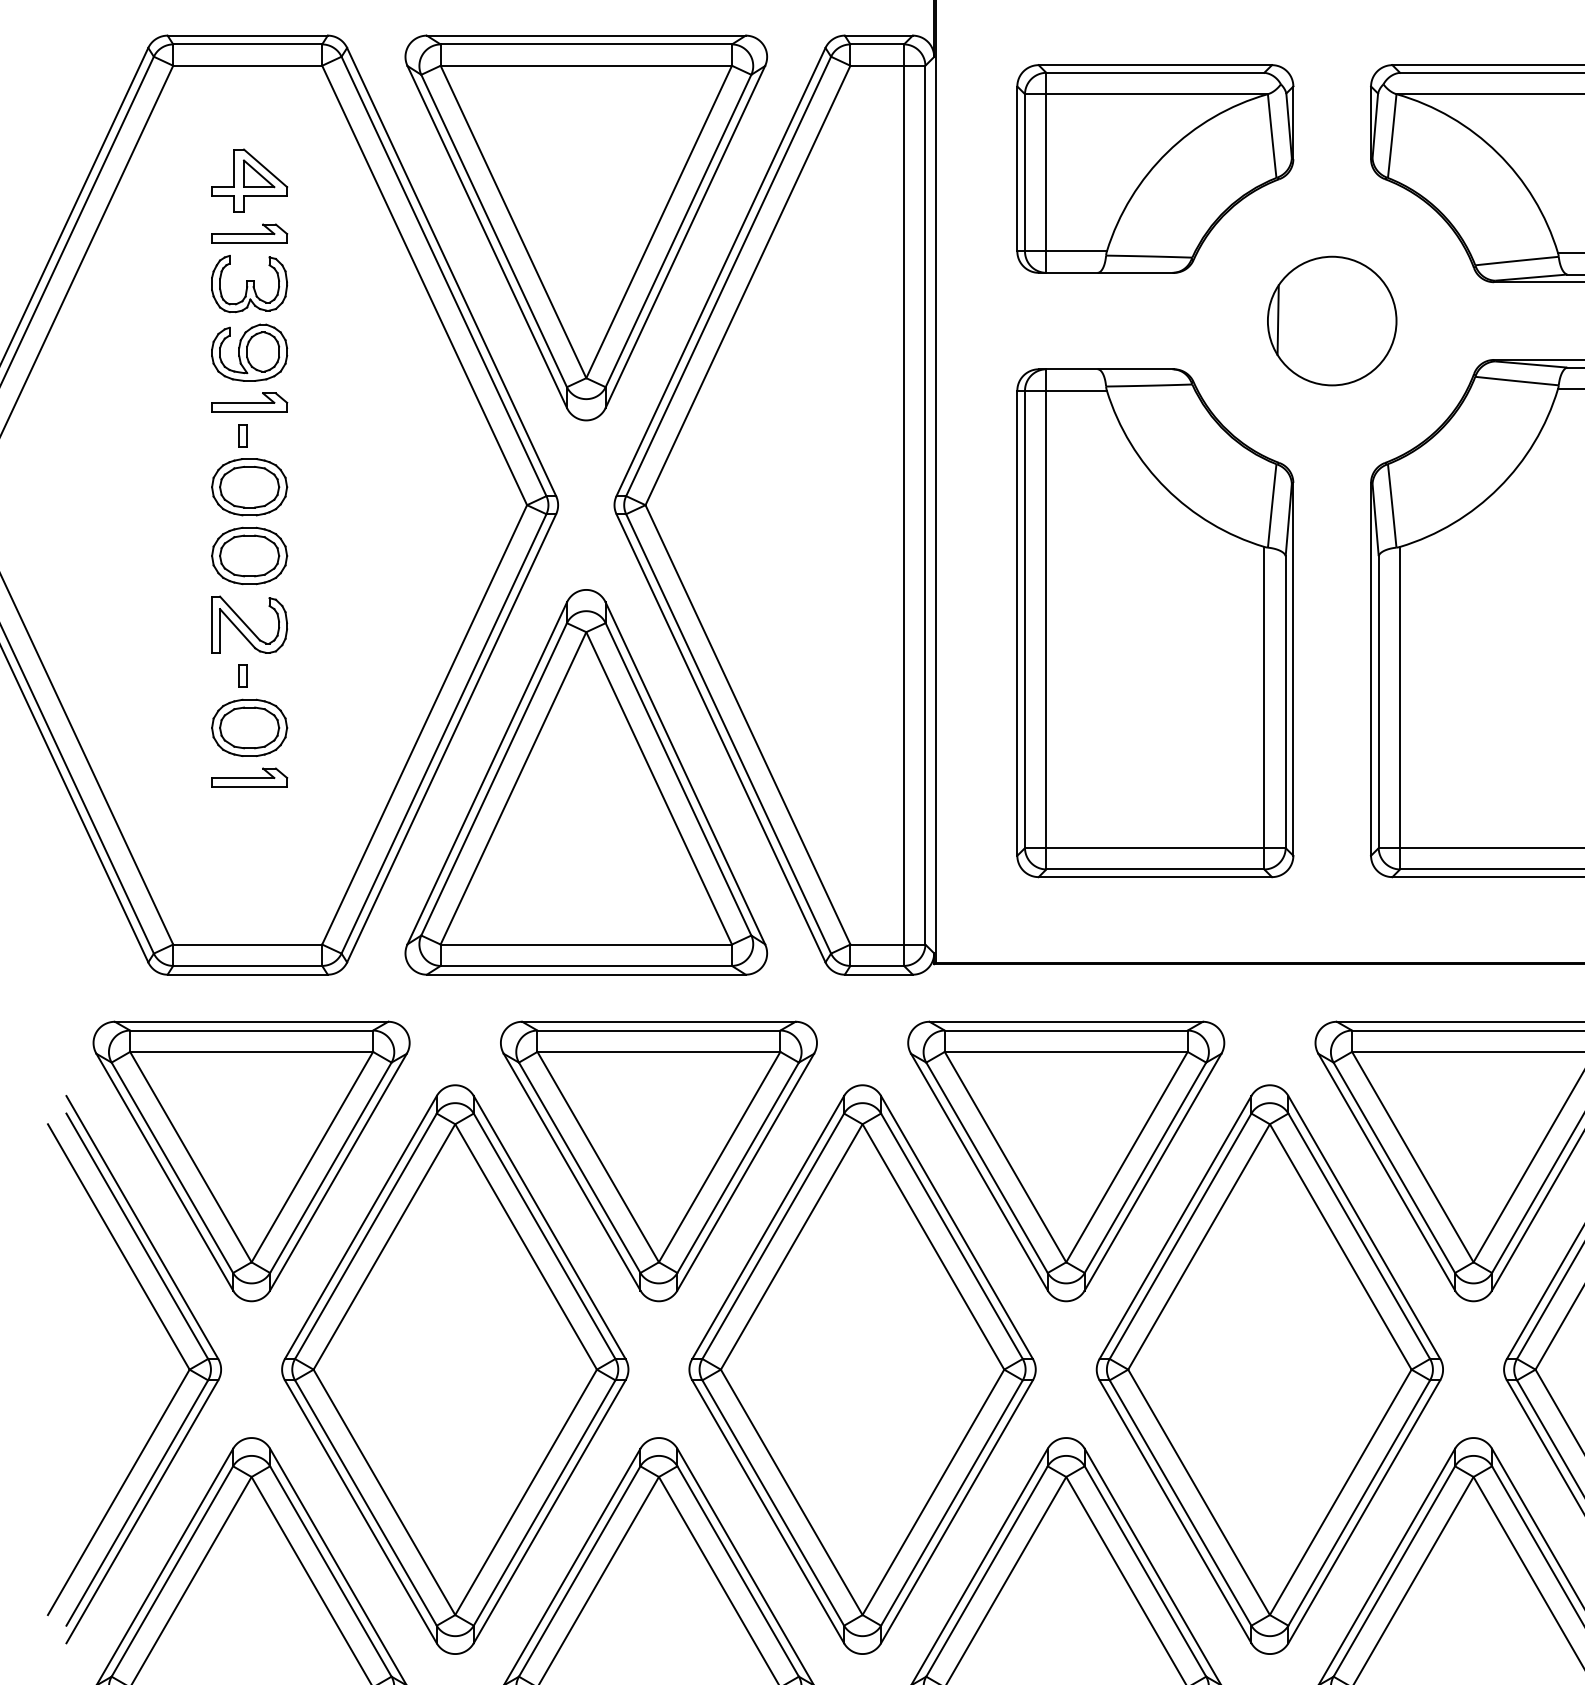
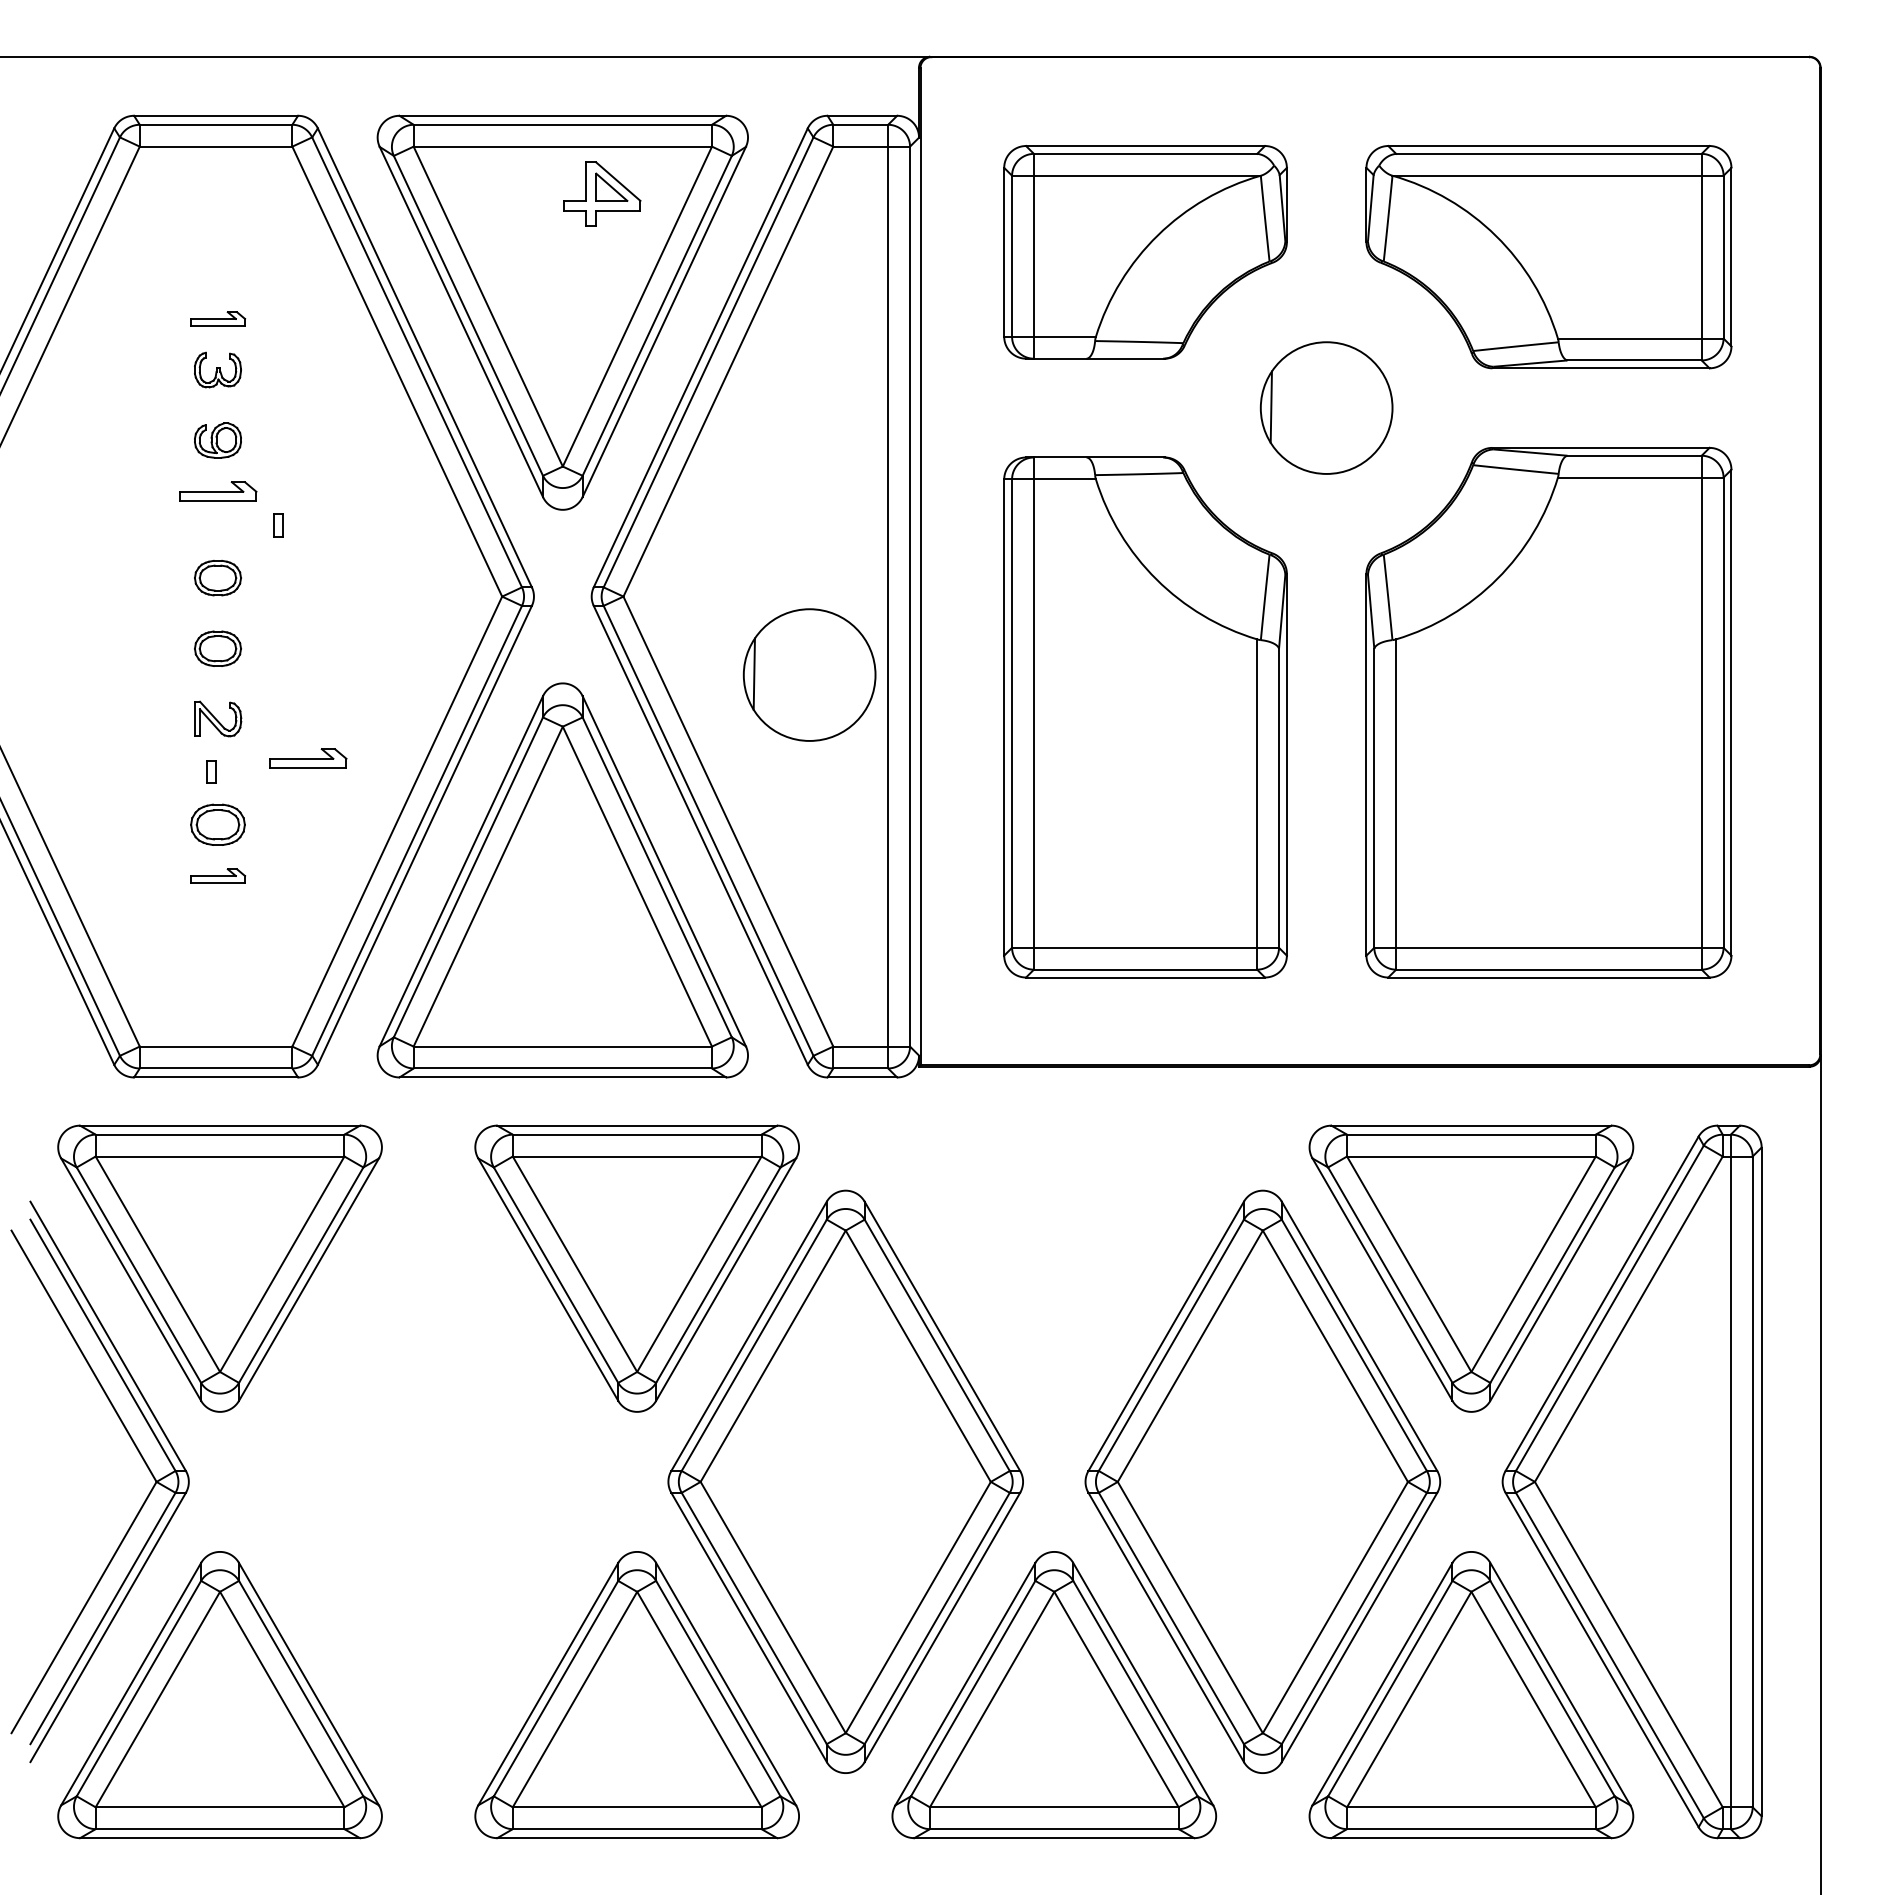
part: (250, 179) -> (602, 193), moved
part: (250, 233) -> (218, 318), size x0.7
part: (249, 283) -> (217, 369), size x0.6
part: (249, 352) -> (217, 440), size x0.6
part: (243, 435) -> (278, 525), moved
part: (249, 486) -> (217, 577), size x0.6
part: (249, 555) -> (217, 648), size x0.6
part: (827, 581) -> (809, 674), added
part: (250, 624) -> (218, 718), size x0.6
part: (337, 663) -> (308, 758), added
part: (249, 727) -> (217, 824), size x0.7
part: (250, 777) -> (218, 875), size x0.7
part: (1066, 1161) -> (1054, 1268), removed
part: (455, 1369) -> (428, 1481), removed

